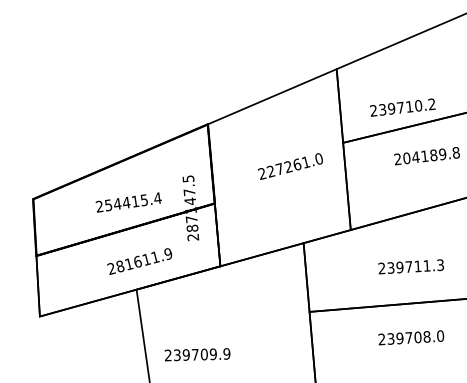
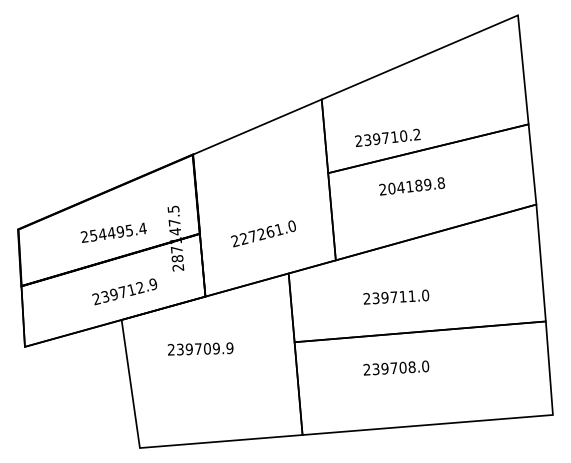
text: (290, 166) -> (263, 233), moved
text: (135, 201) -> (120, 231), 254415.4 -> 254495.4
text: (137, 262) -> (122, 292), 281611.9 -> 239712.9
text: (440, 265) -> (425, 295), 239711.3 -> 239711.0
text: (197, 354) -> (200, 348), moved

